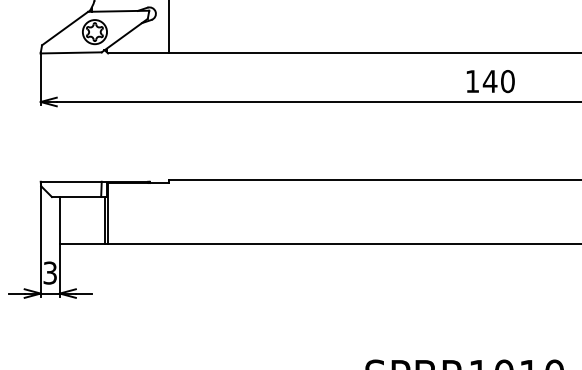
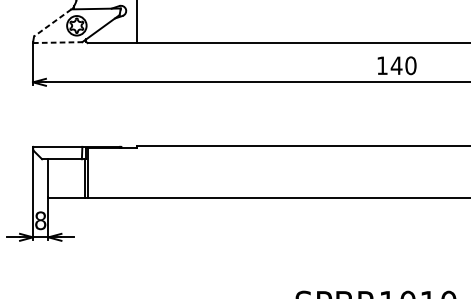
line: (64, 28) -> (52, 22), solid -> dashed
line: (71, 52) -> (57, 42), solid -> dashed
text: (50, 272) -> (40, 220), 3 -> 8

